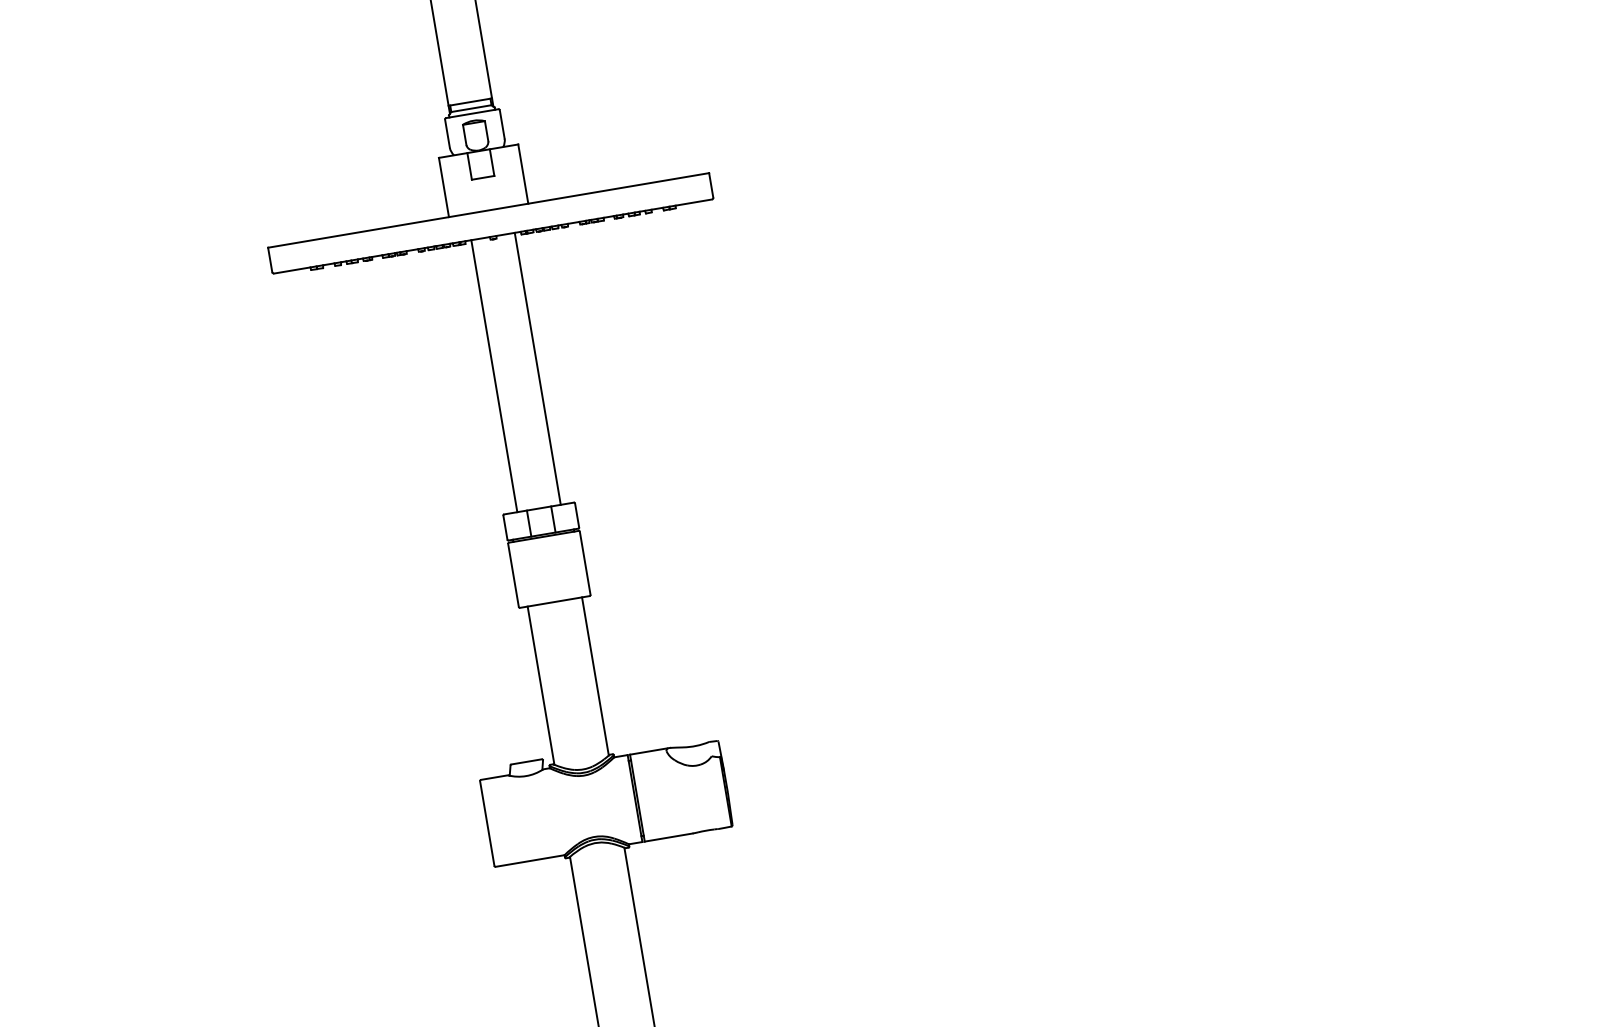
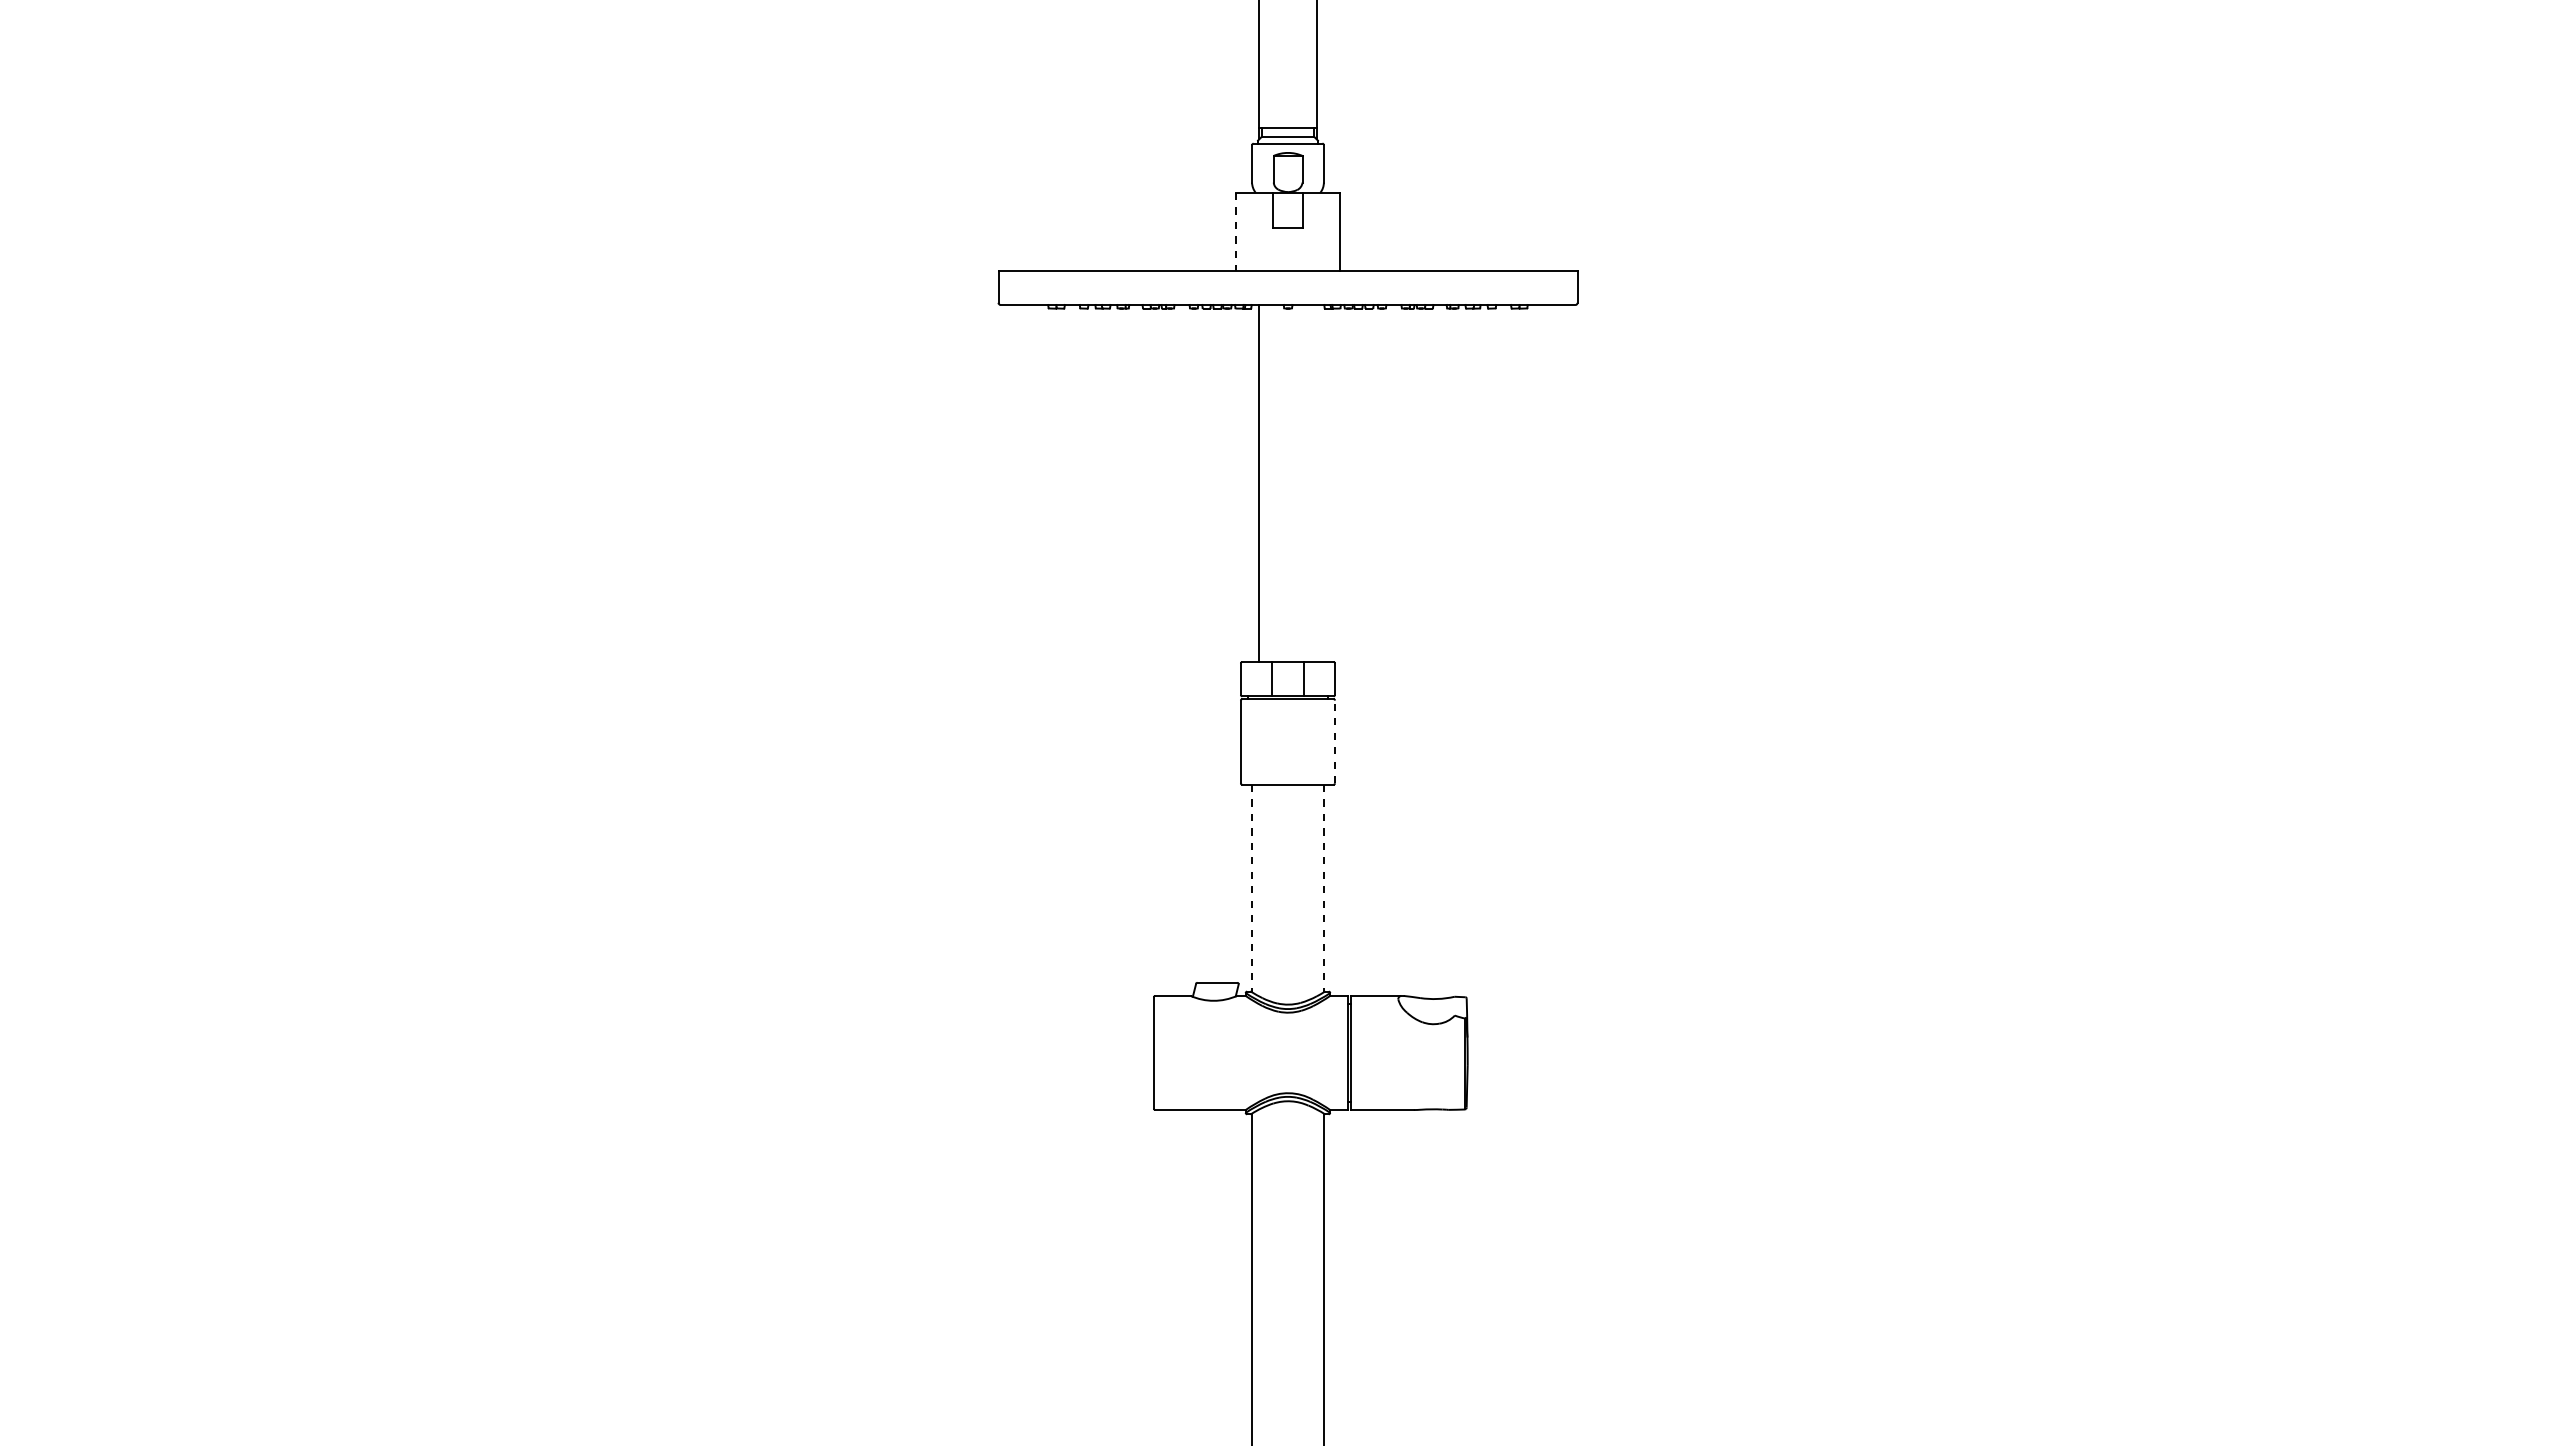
line: (443, 187) -> (1235, 231), solid -> dashed
line: (537, 368) -> (1316, 483), removed
line: (585, 562) -> (1335, 741), solid -> dashed
line: (595, 676) -> (1323, 888), solid -> dashed
line: (541, 685) -> (1252, 888), solid -> dashed

